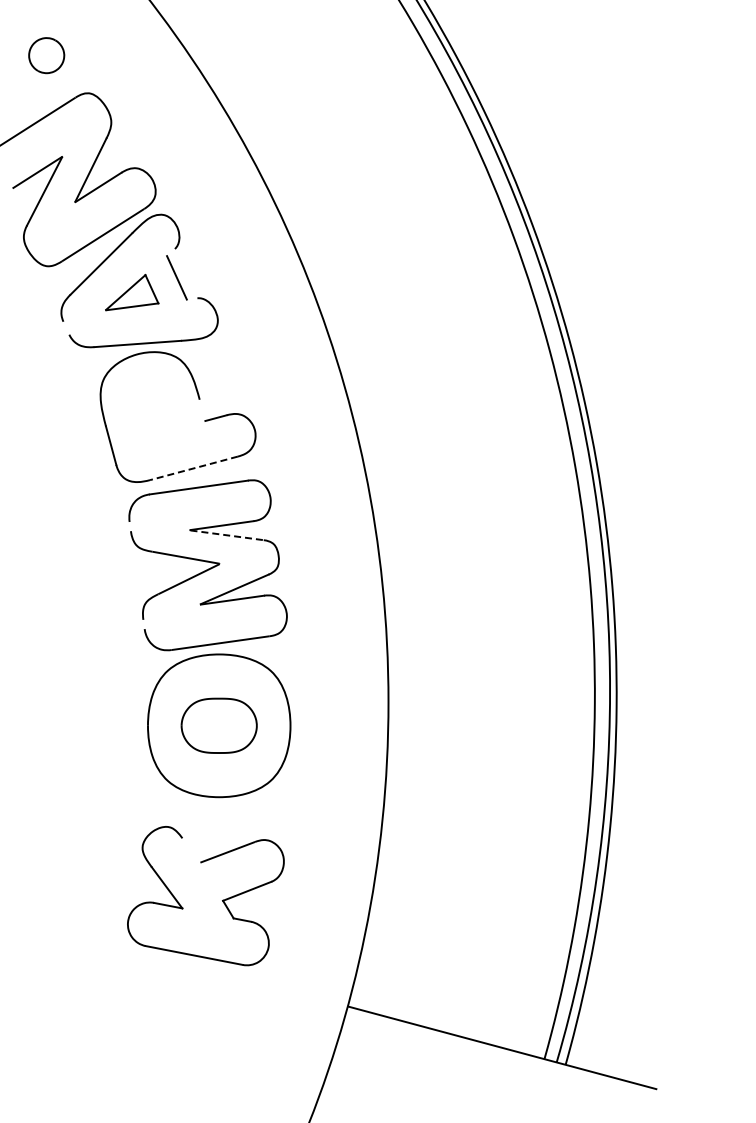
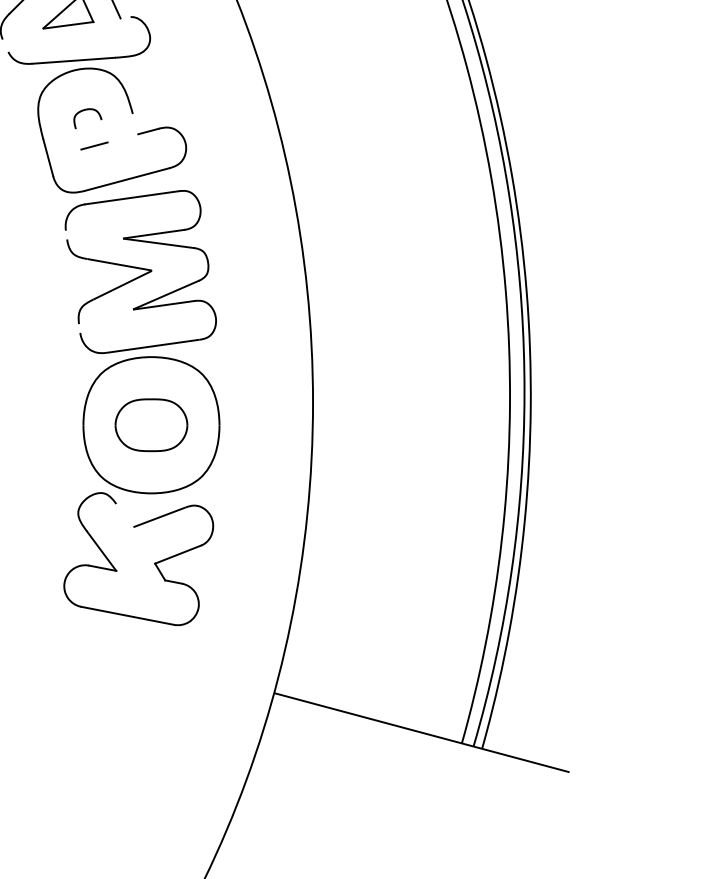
curve: (150, 396) -> (85, 110), added
line: (159, 432) -> (94, 145), added
line: (193, 468) -> (126, 179), dashed -> solid
line: (227, 535) -> (159, 243), dashed -> solid
part: (222, 900) -> (154, 563), moved

